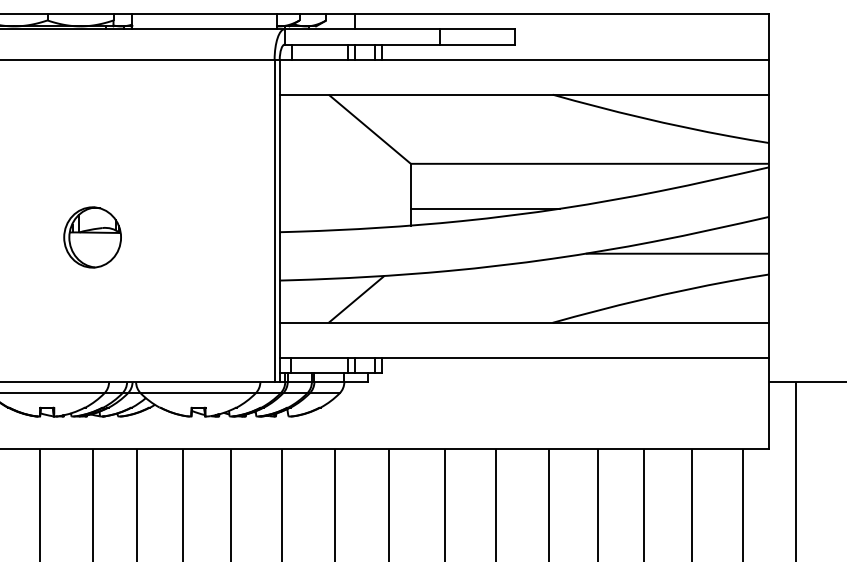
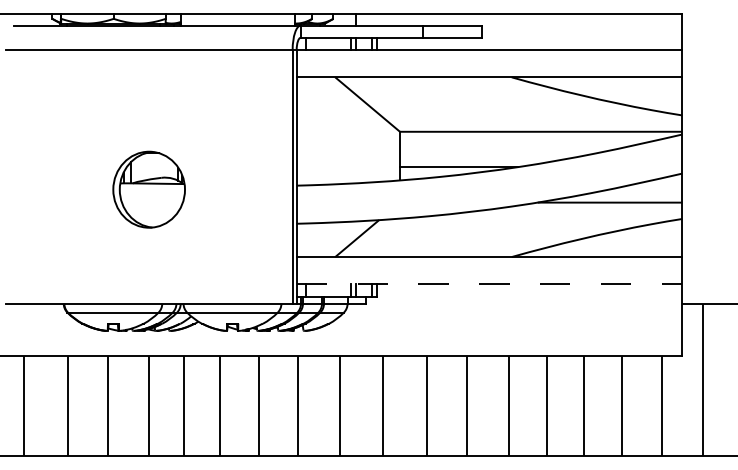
part: (92, 237) -> (149, 189), size x1.6
line: (524, 357) -> (489, 284), solid -> dashed

